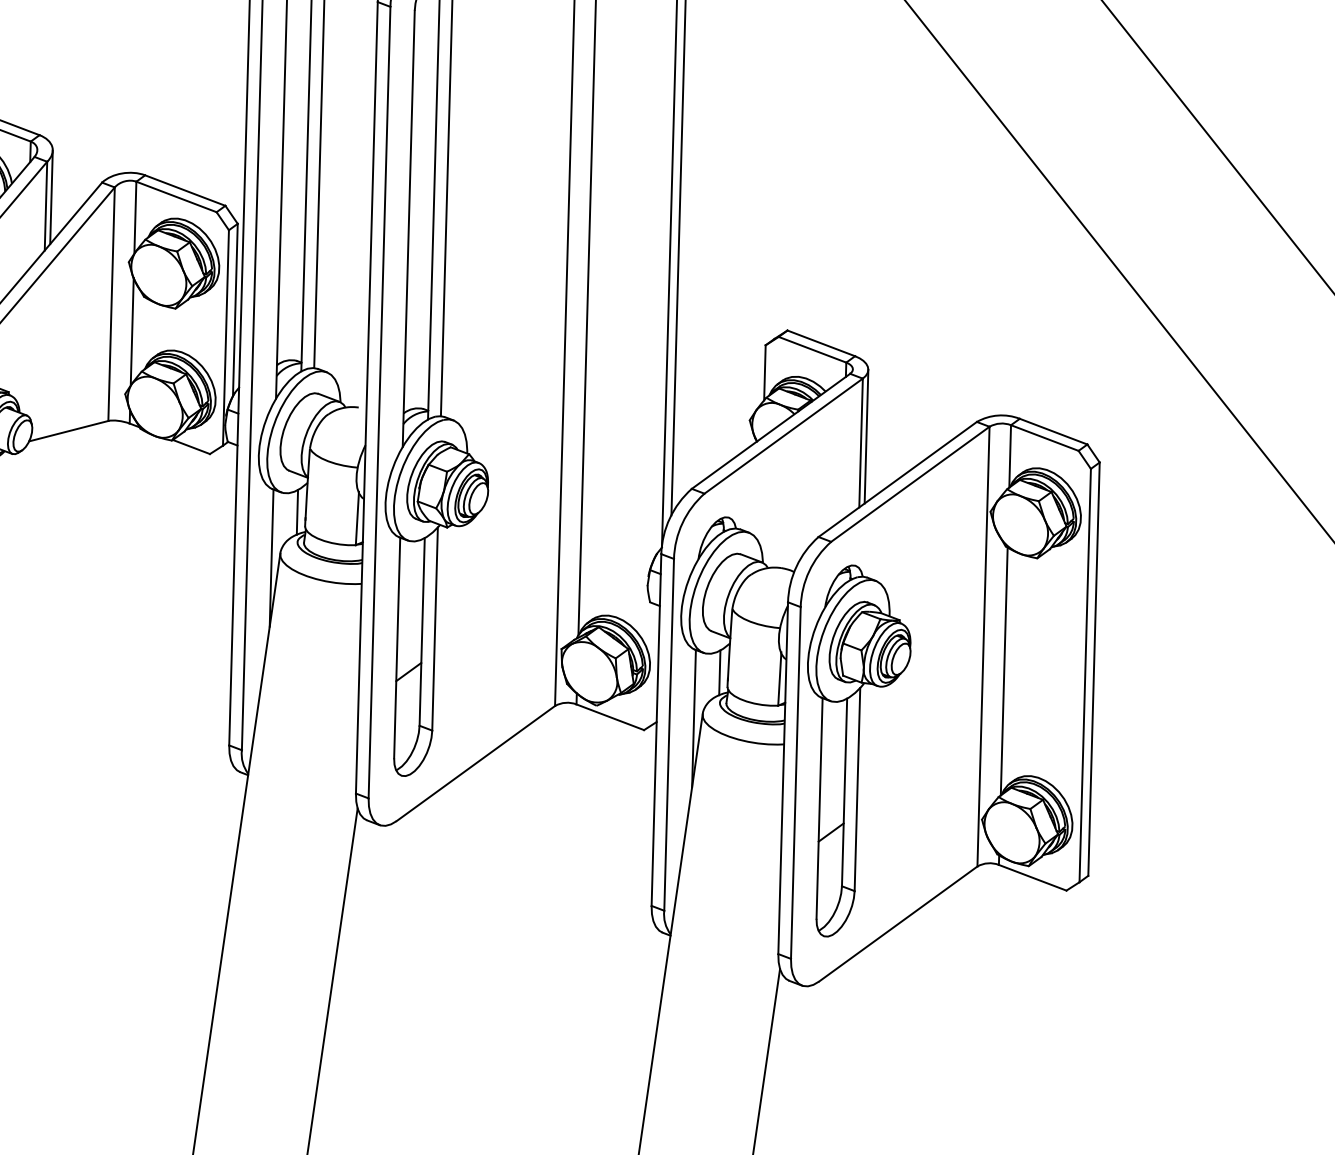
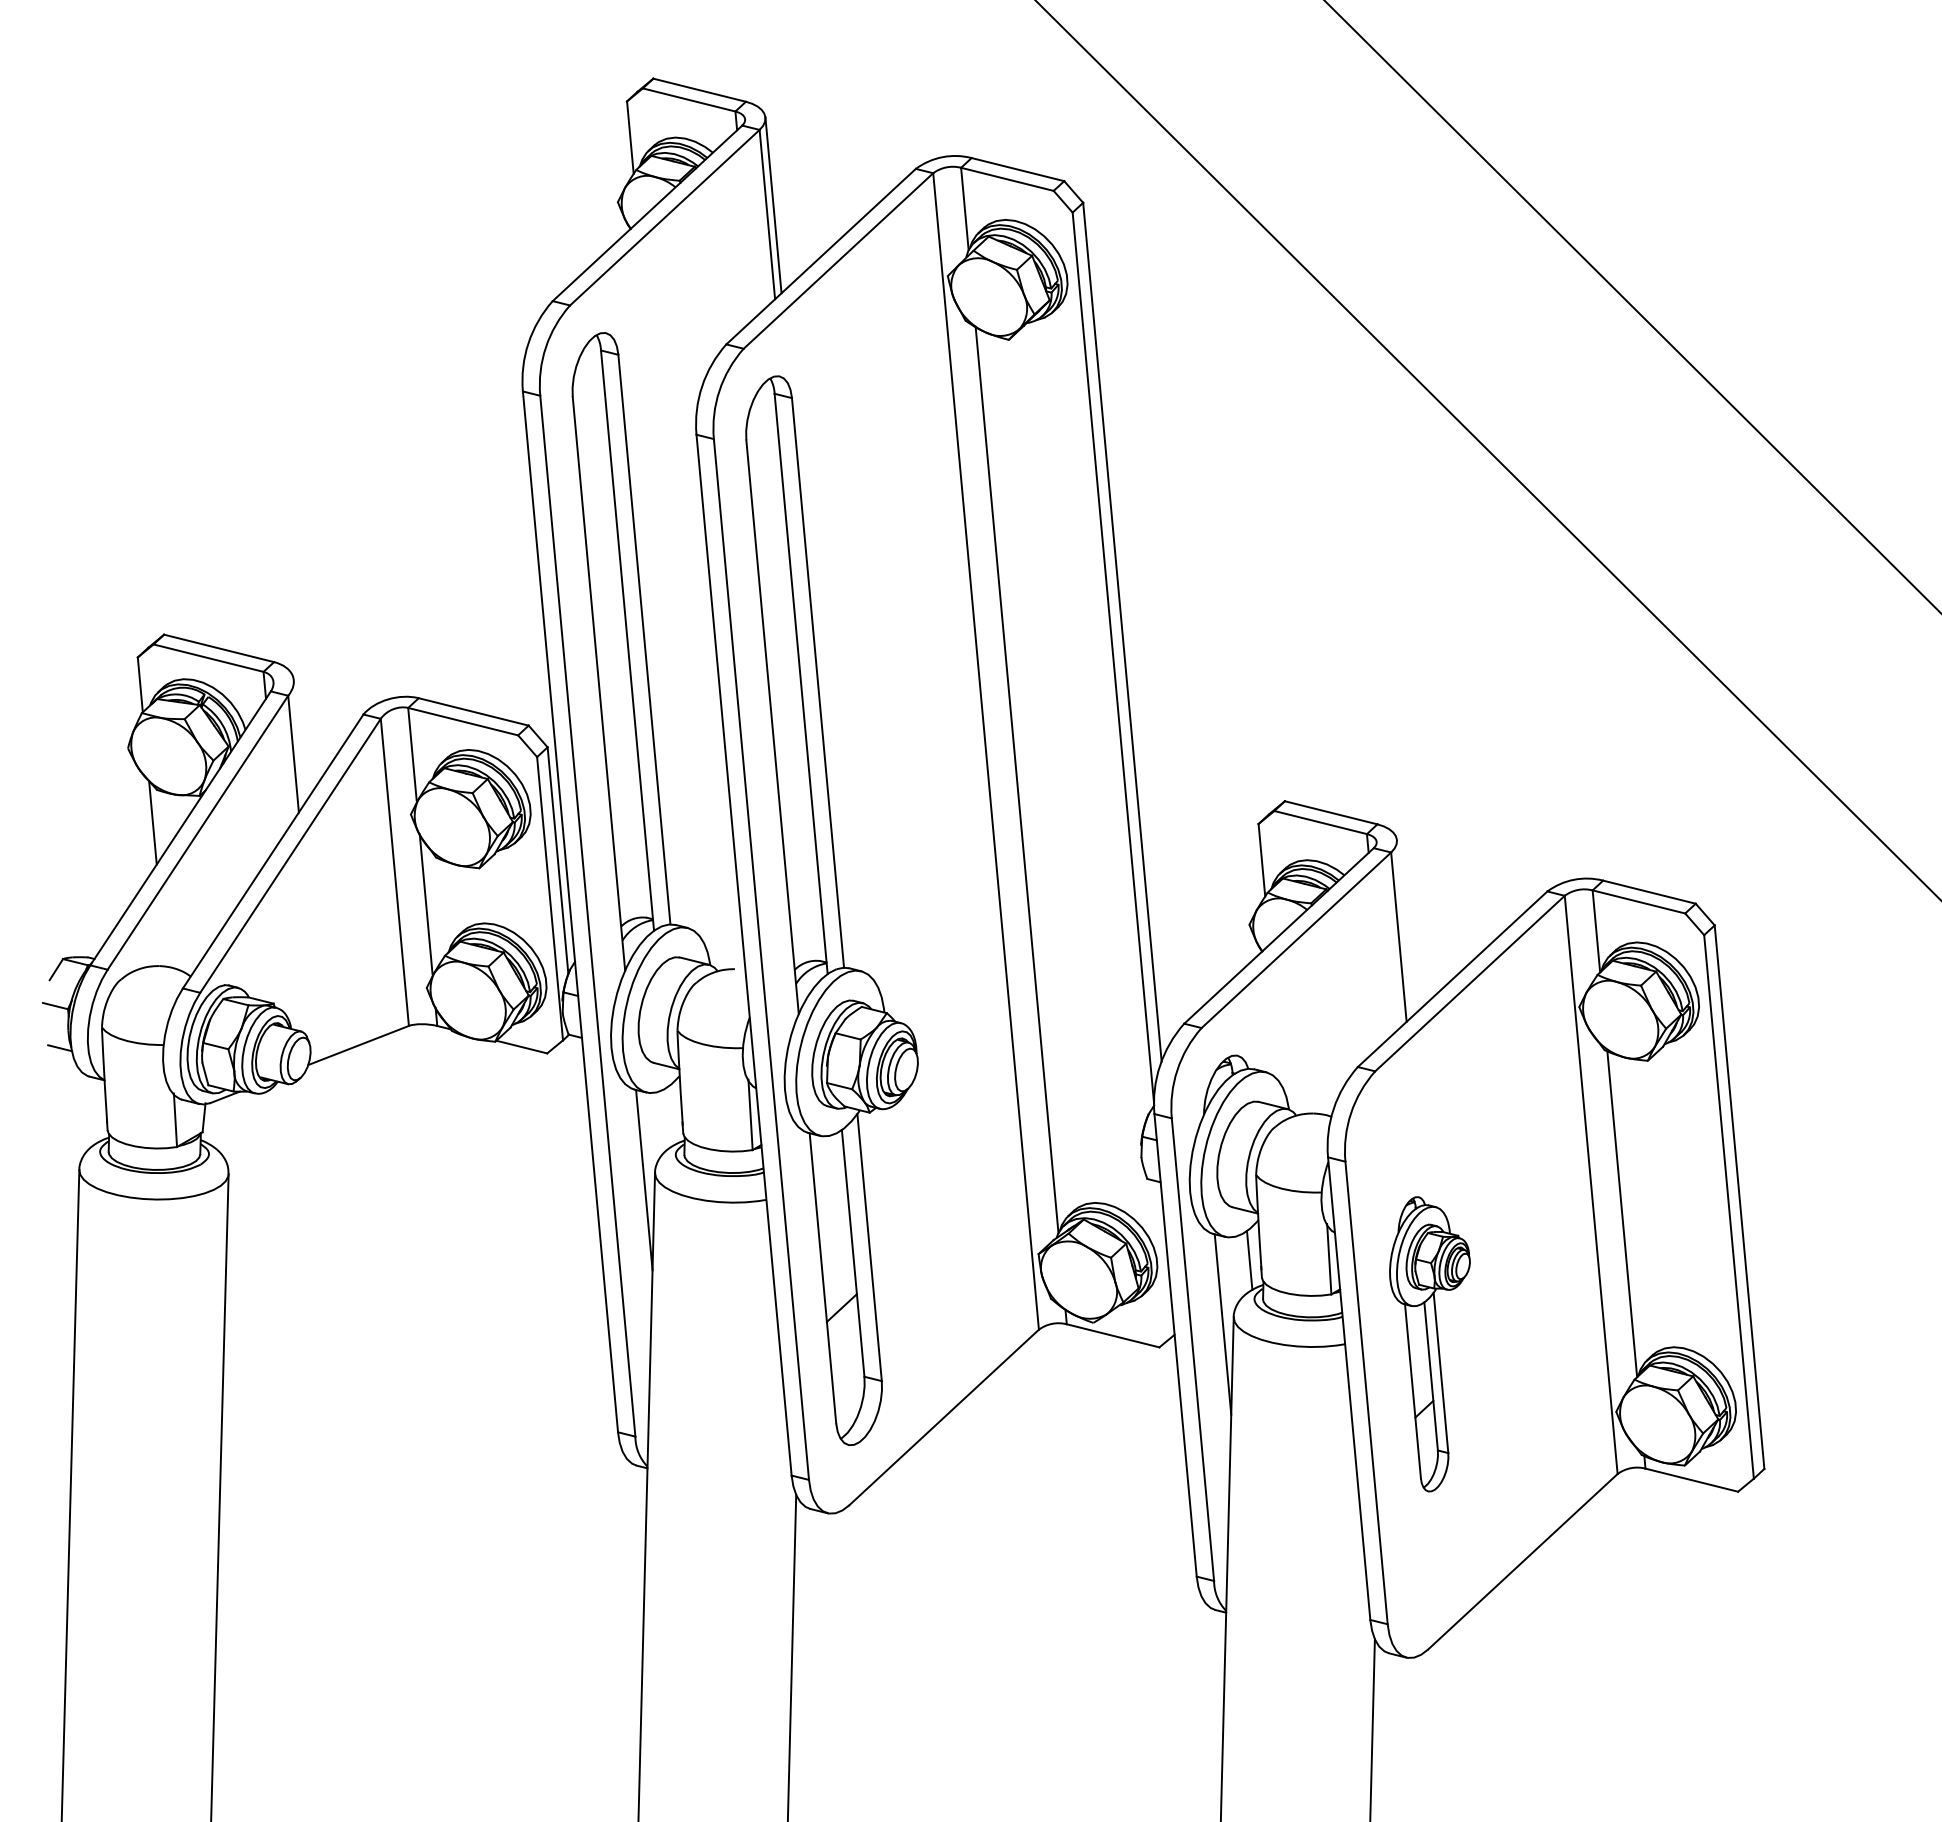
line: (51, 197) -> (299, 741), removed
line: (866, 436) -> (1405, 927), removed
line: (297, 511) -> (670, 1115), removed
part: (847, 752) -> (1429, 1344), size x0.6

